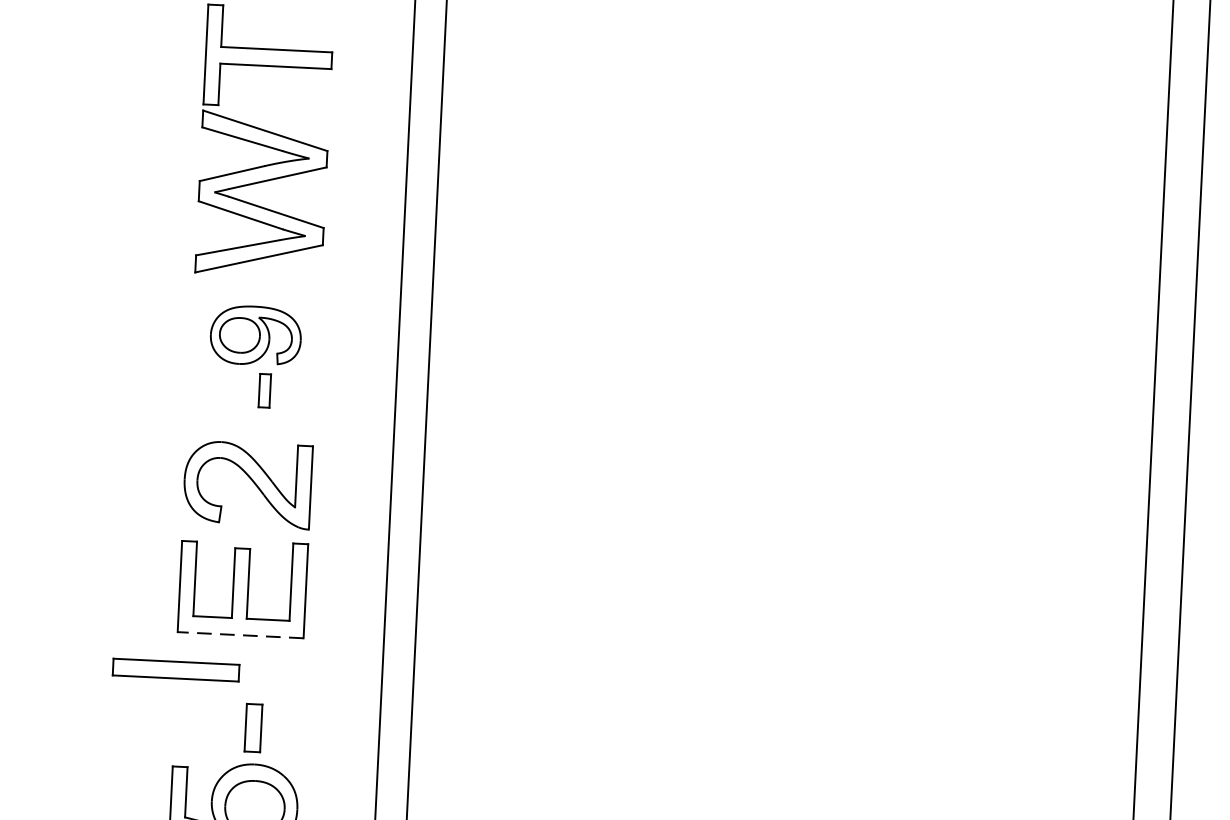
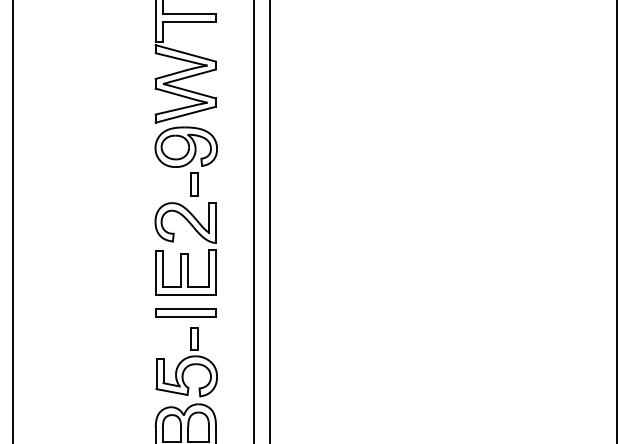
part: (253, 356) -> (185, 161), size x1.43
line: (239, 634) -> (185, 294), dashed -> solid
part: (175, 668) -> (185, 312), moved

